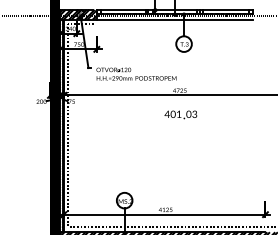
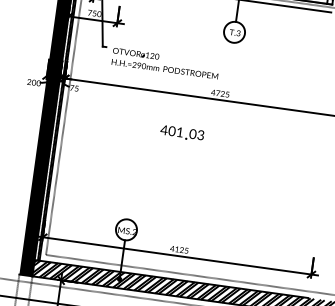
text: (180, 114) -> (181, 132), moved

